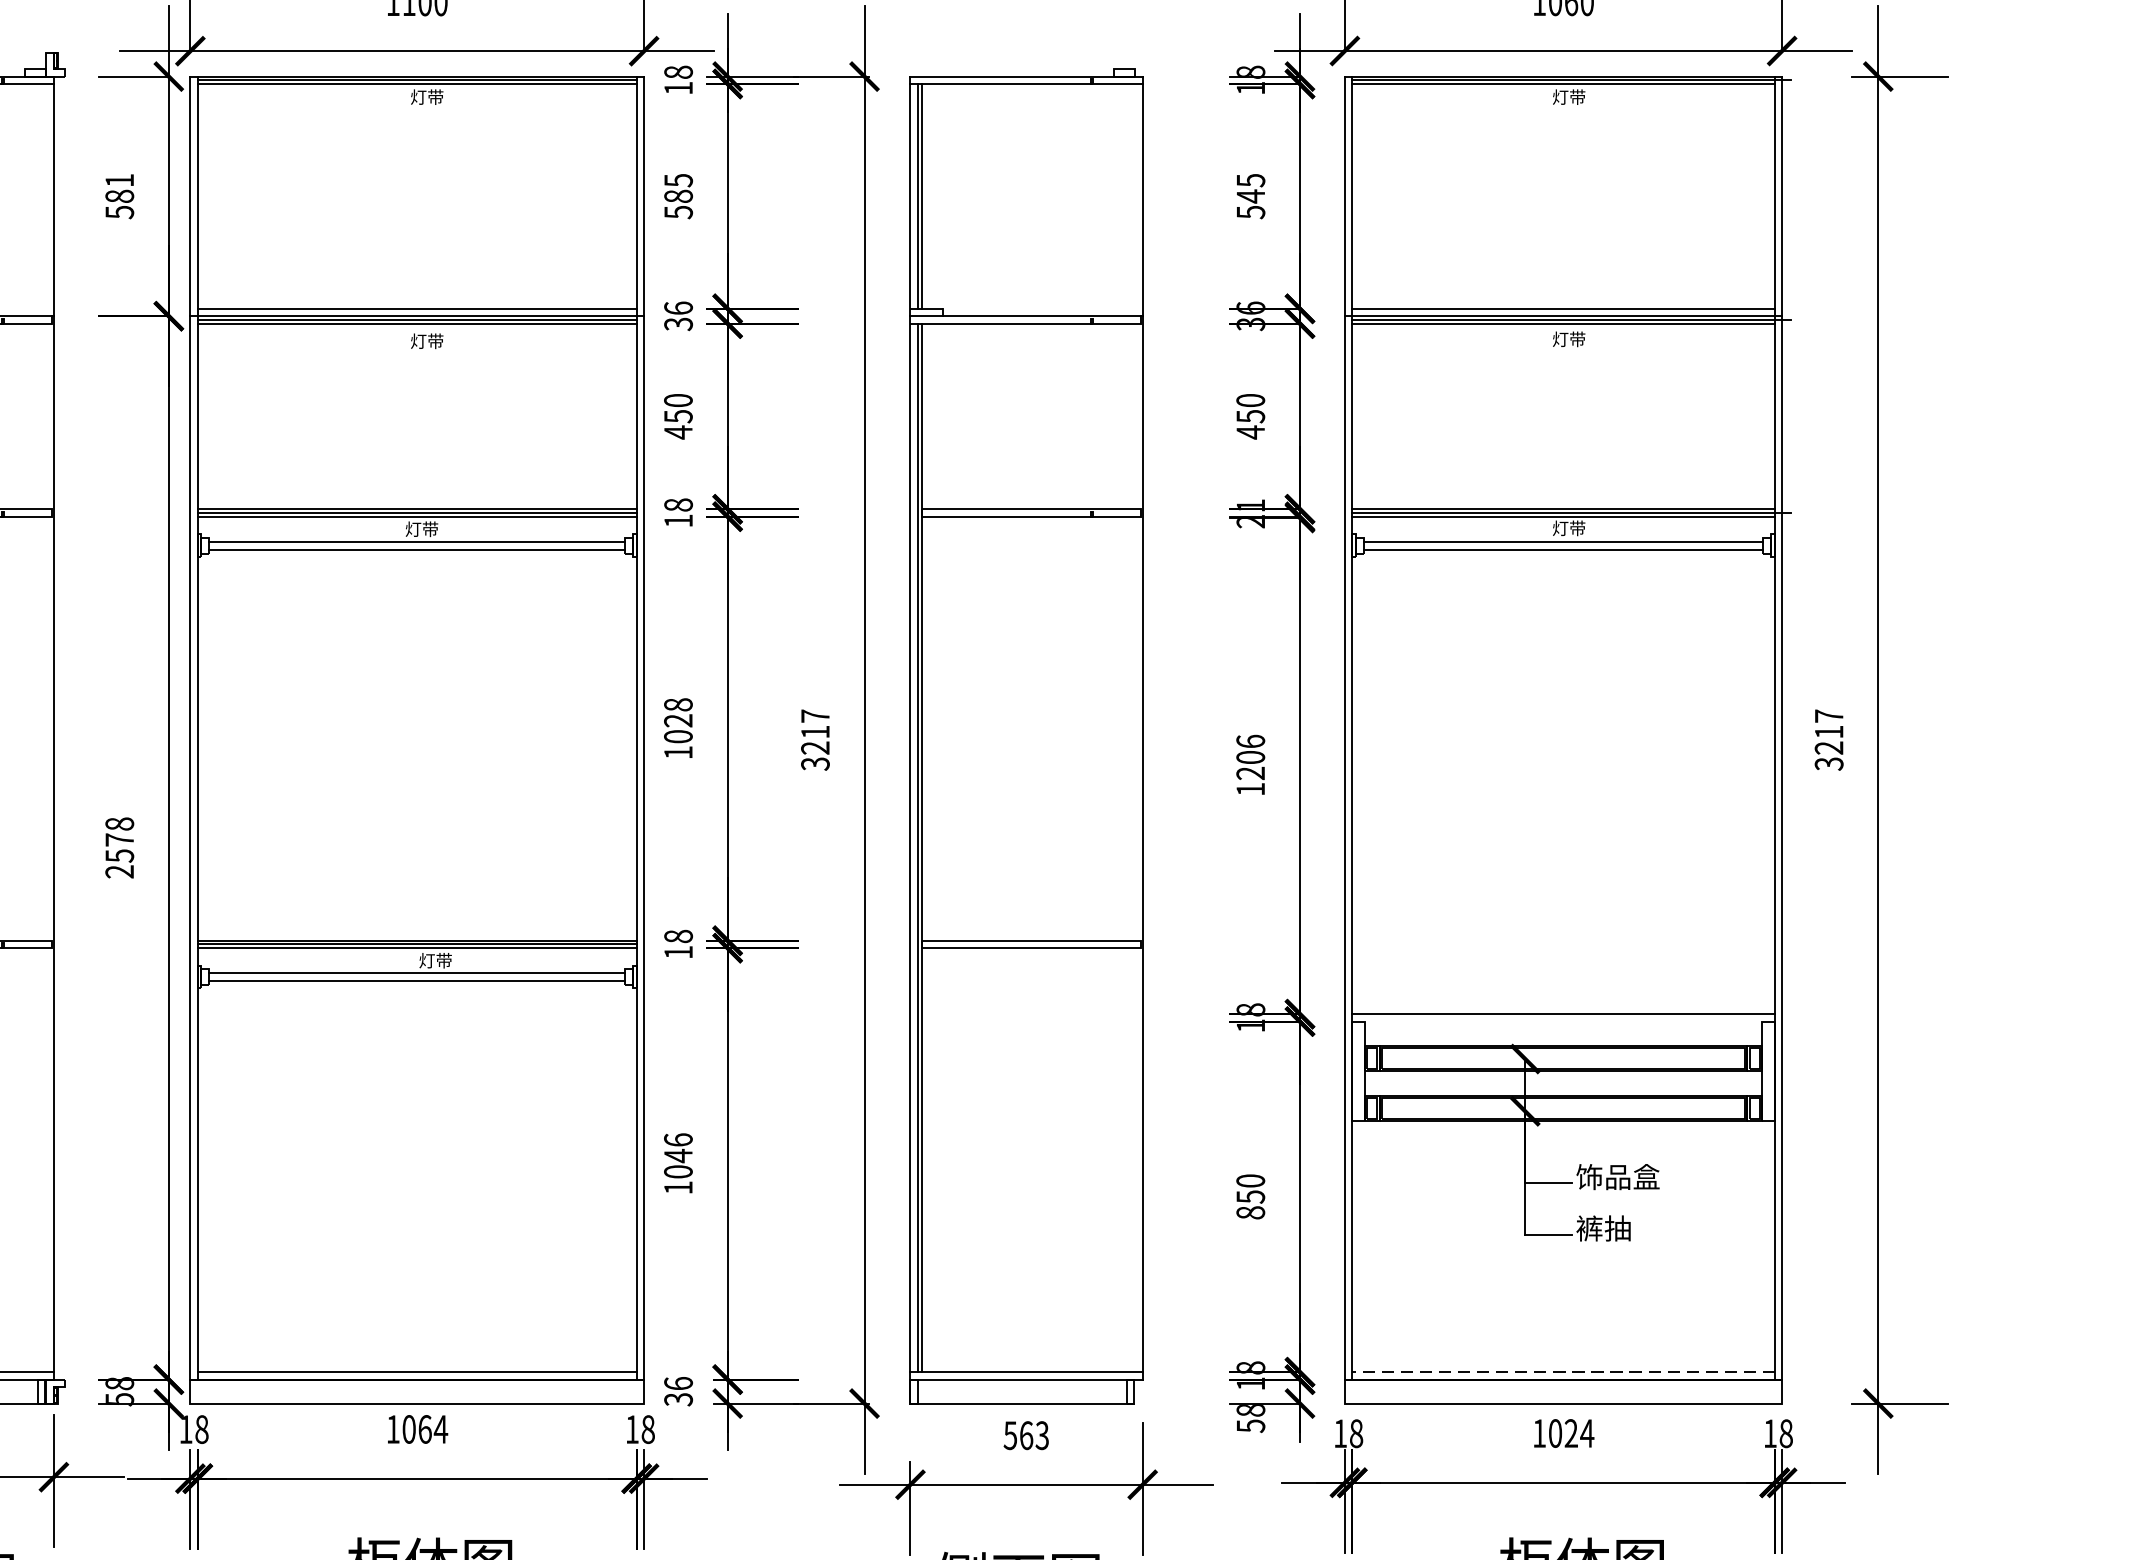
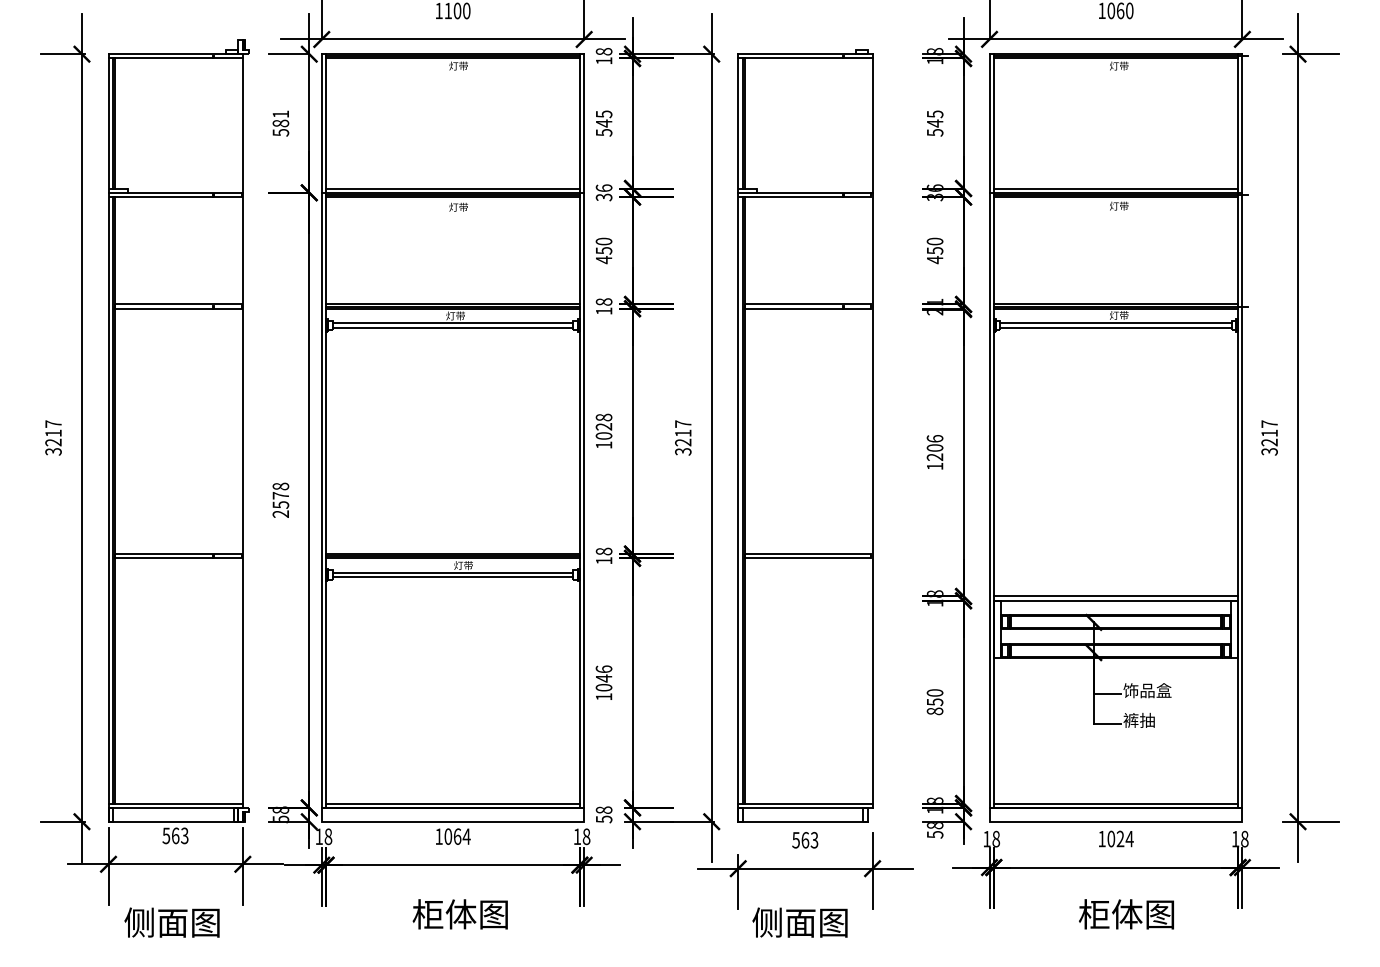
text: (677, 196) -> (603, 123), 585 -> 545
line: (1562, 1021) -> (1115, 600), added
line: (1562, 1372) -> (1115, 803), dashed -> solid
text: (677, 1391) -> (603, 814), 36 -> 58

